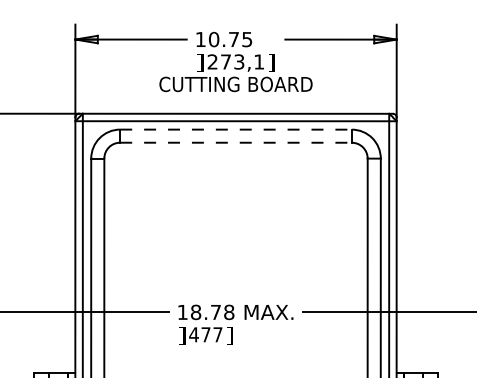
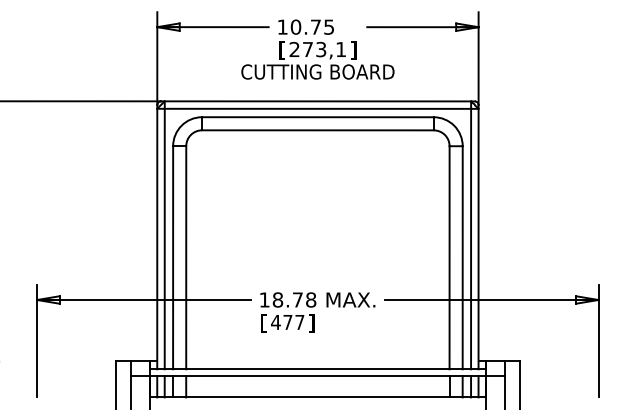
text: (199, 62) -> (281, 50), ] -> [
line: (235, 129) -> (317, 117), dashed -> solid
line: (235, 142) -> (317, 130), dashed -> solid
text: (181, 335) -> (263, 323), ] -> [

